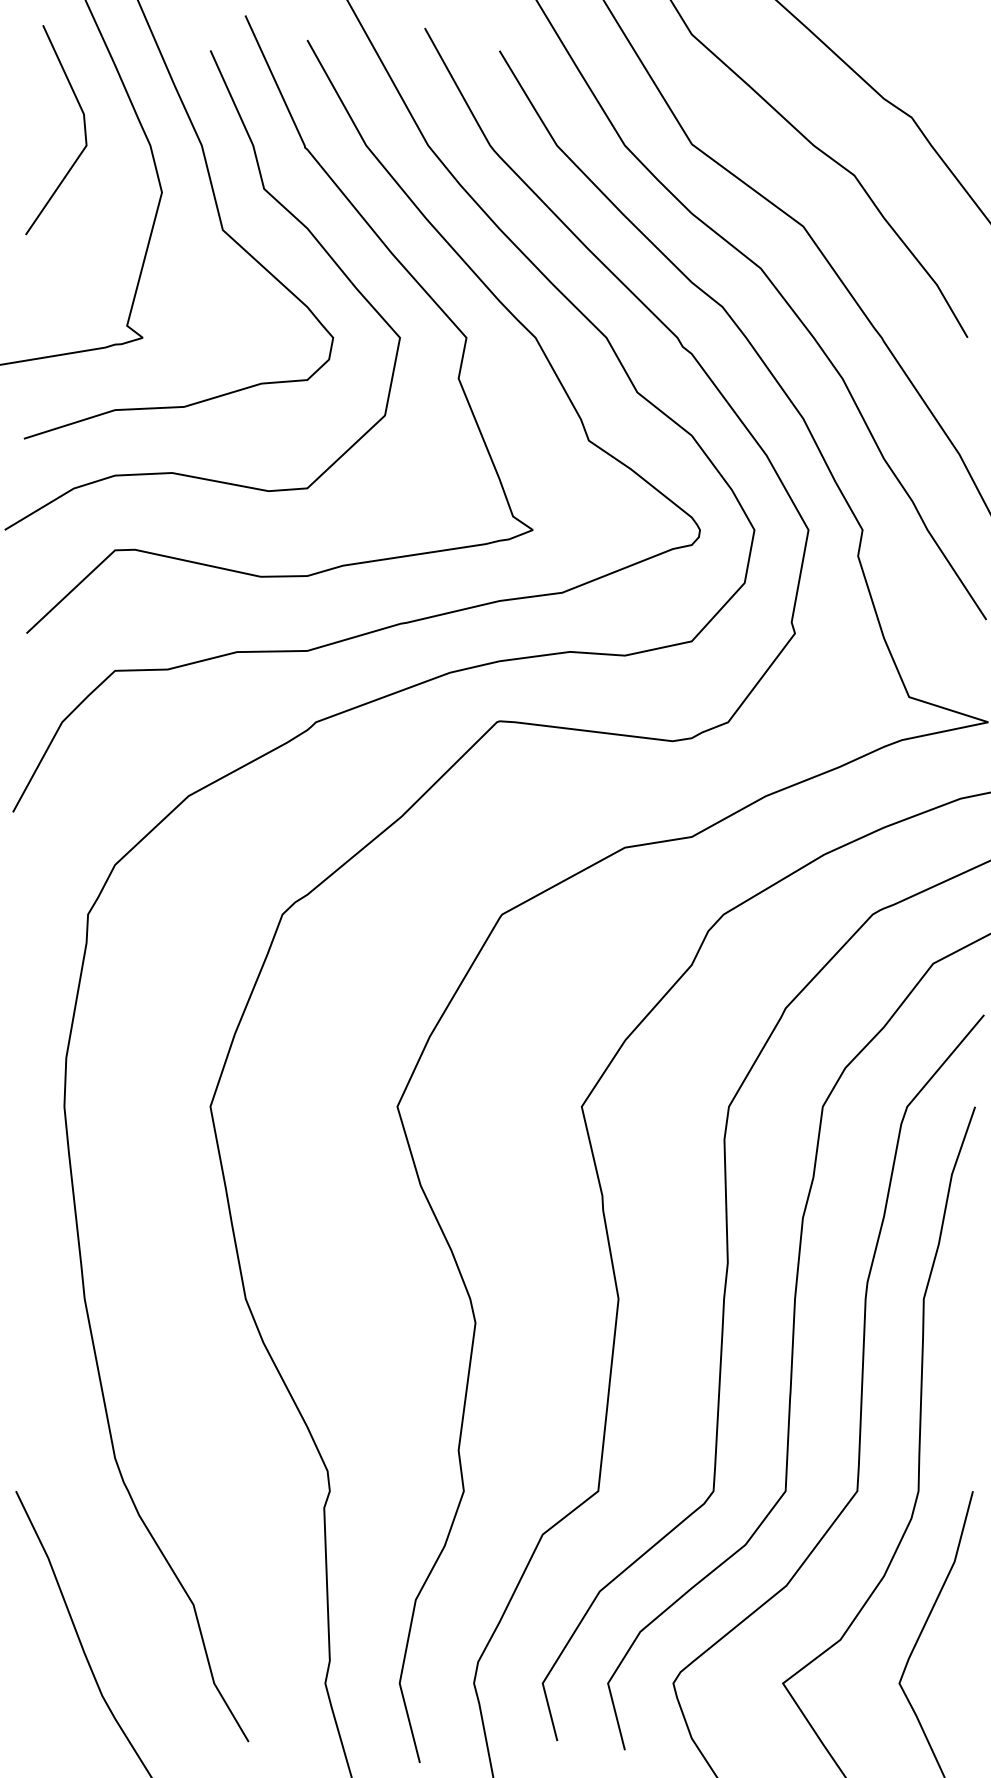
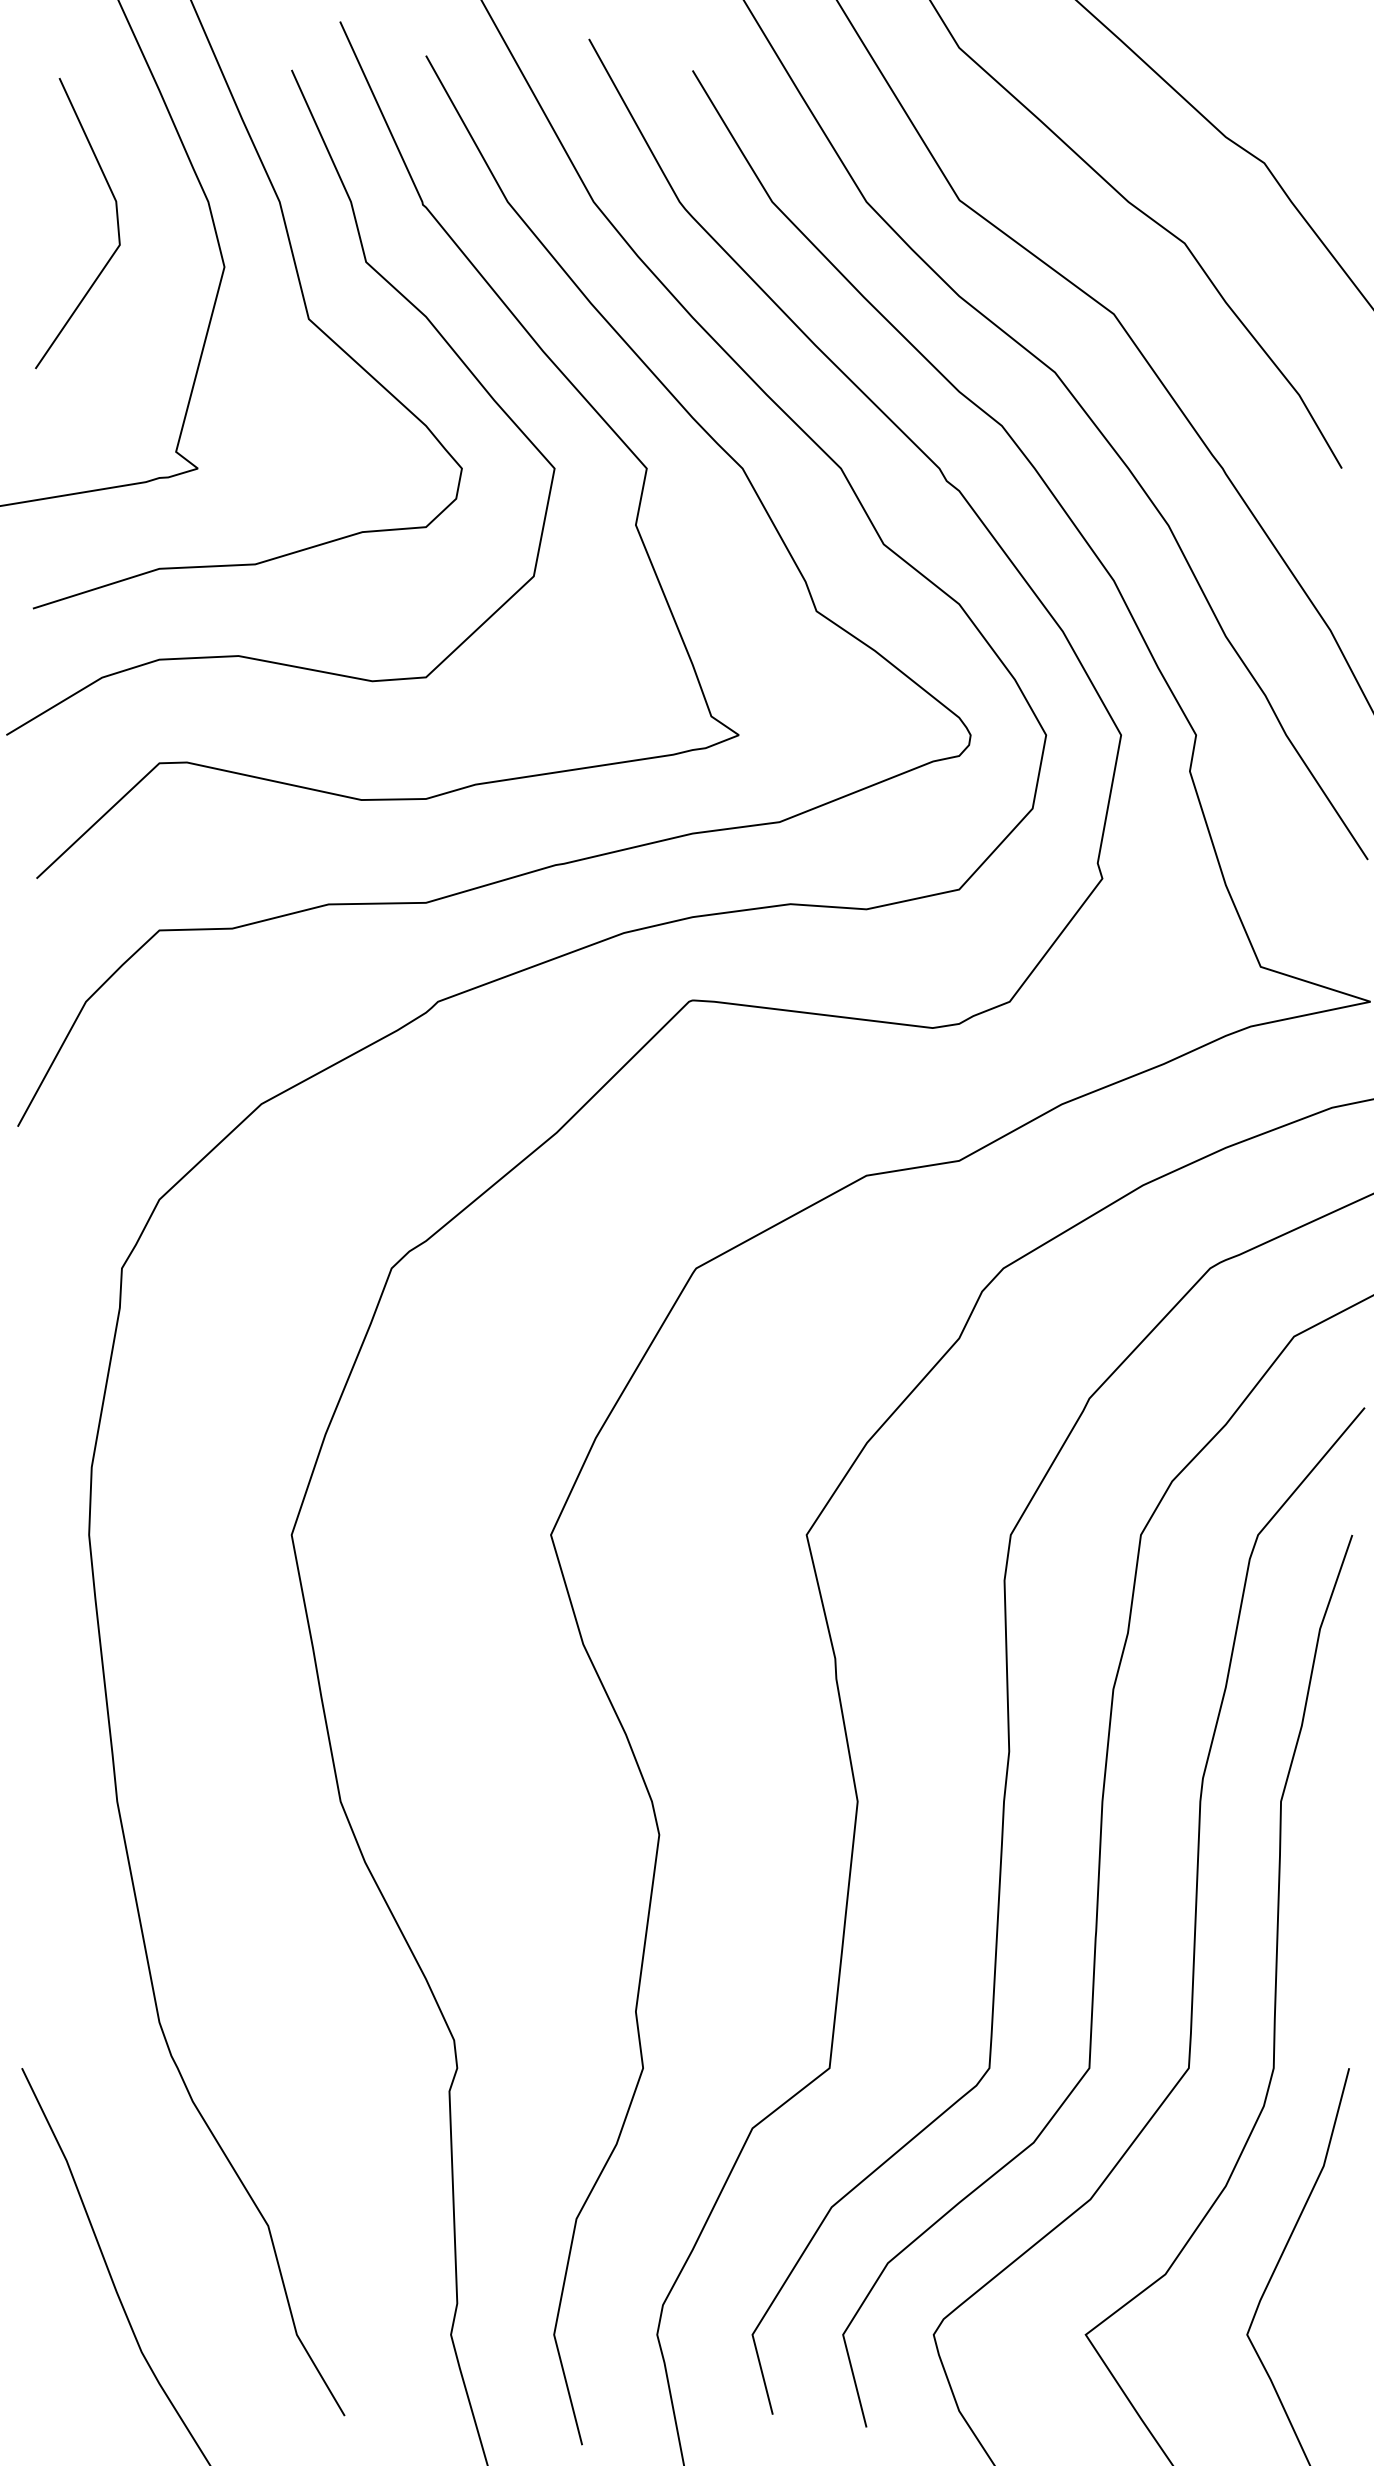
line: (83, 124) -> (115, 215), moved

